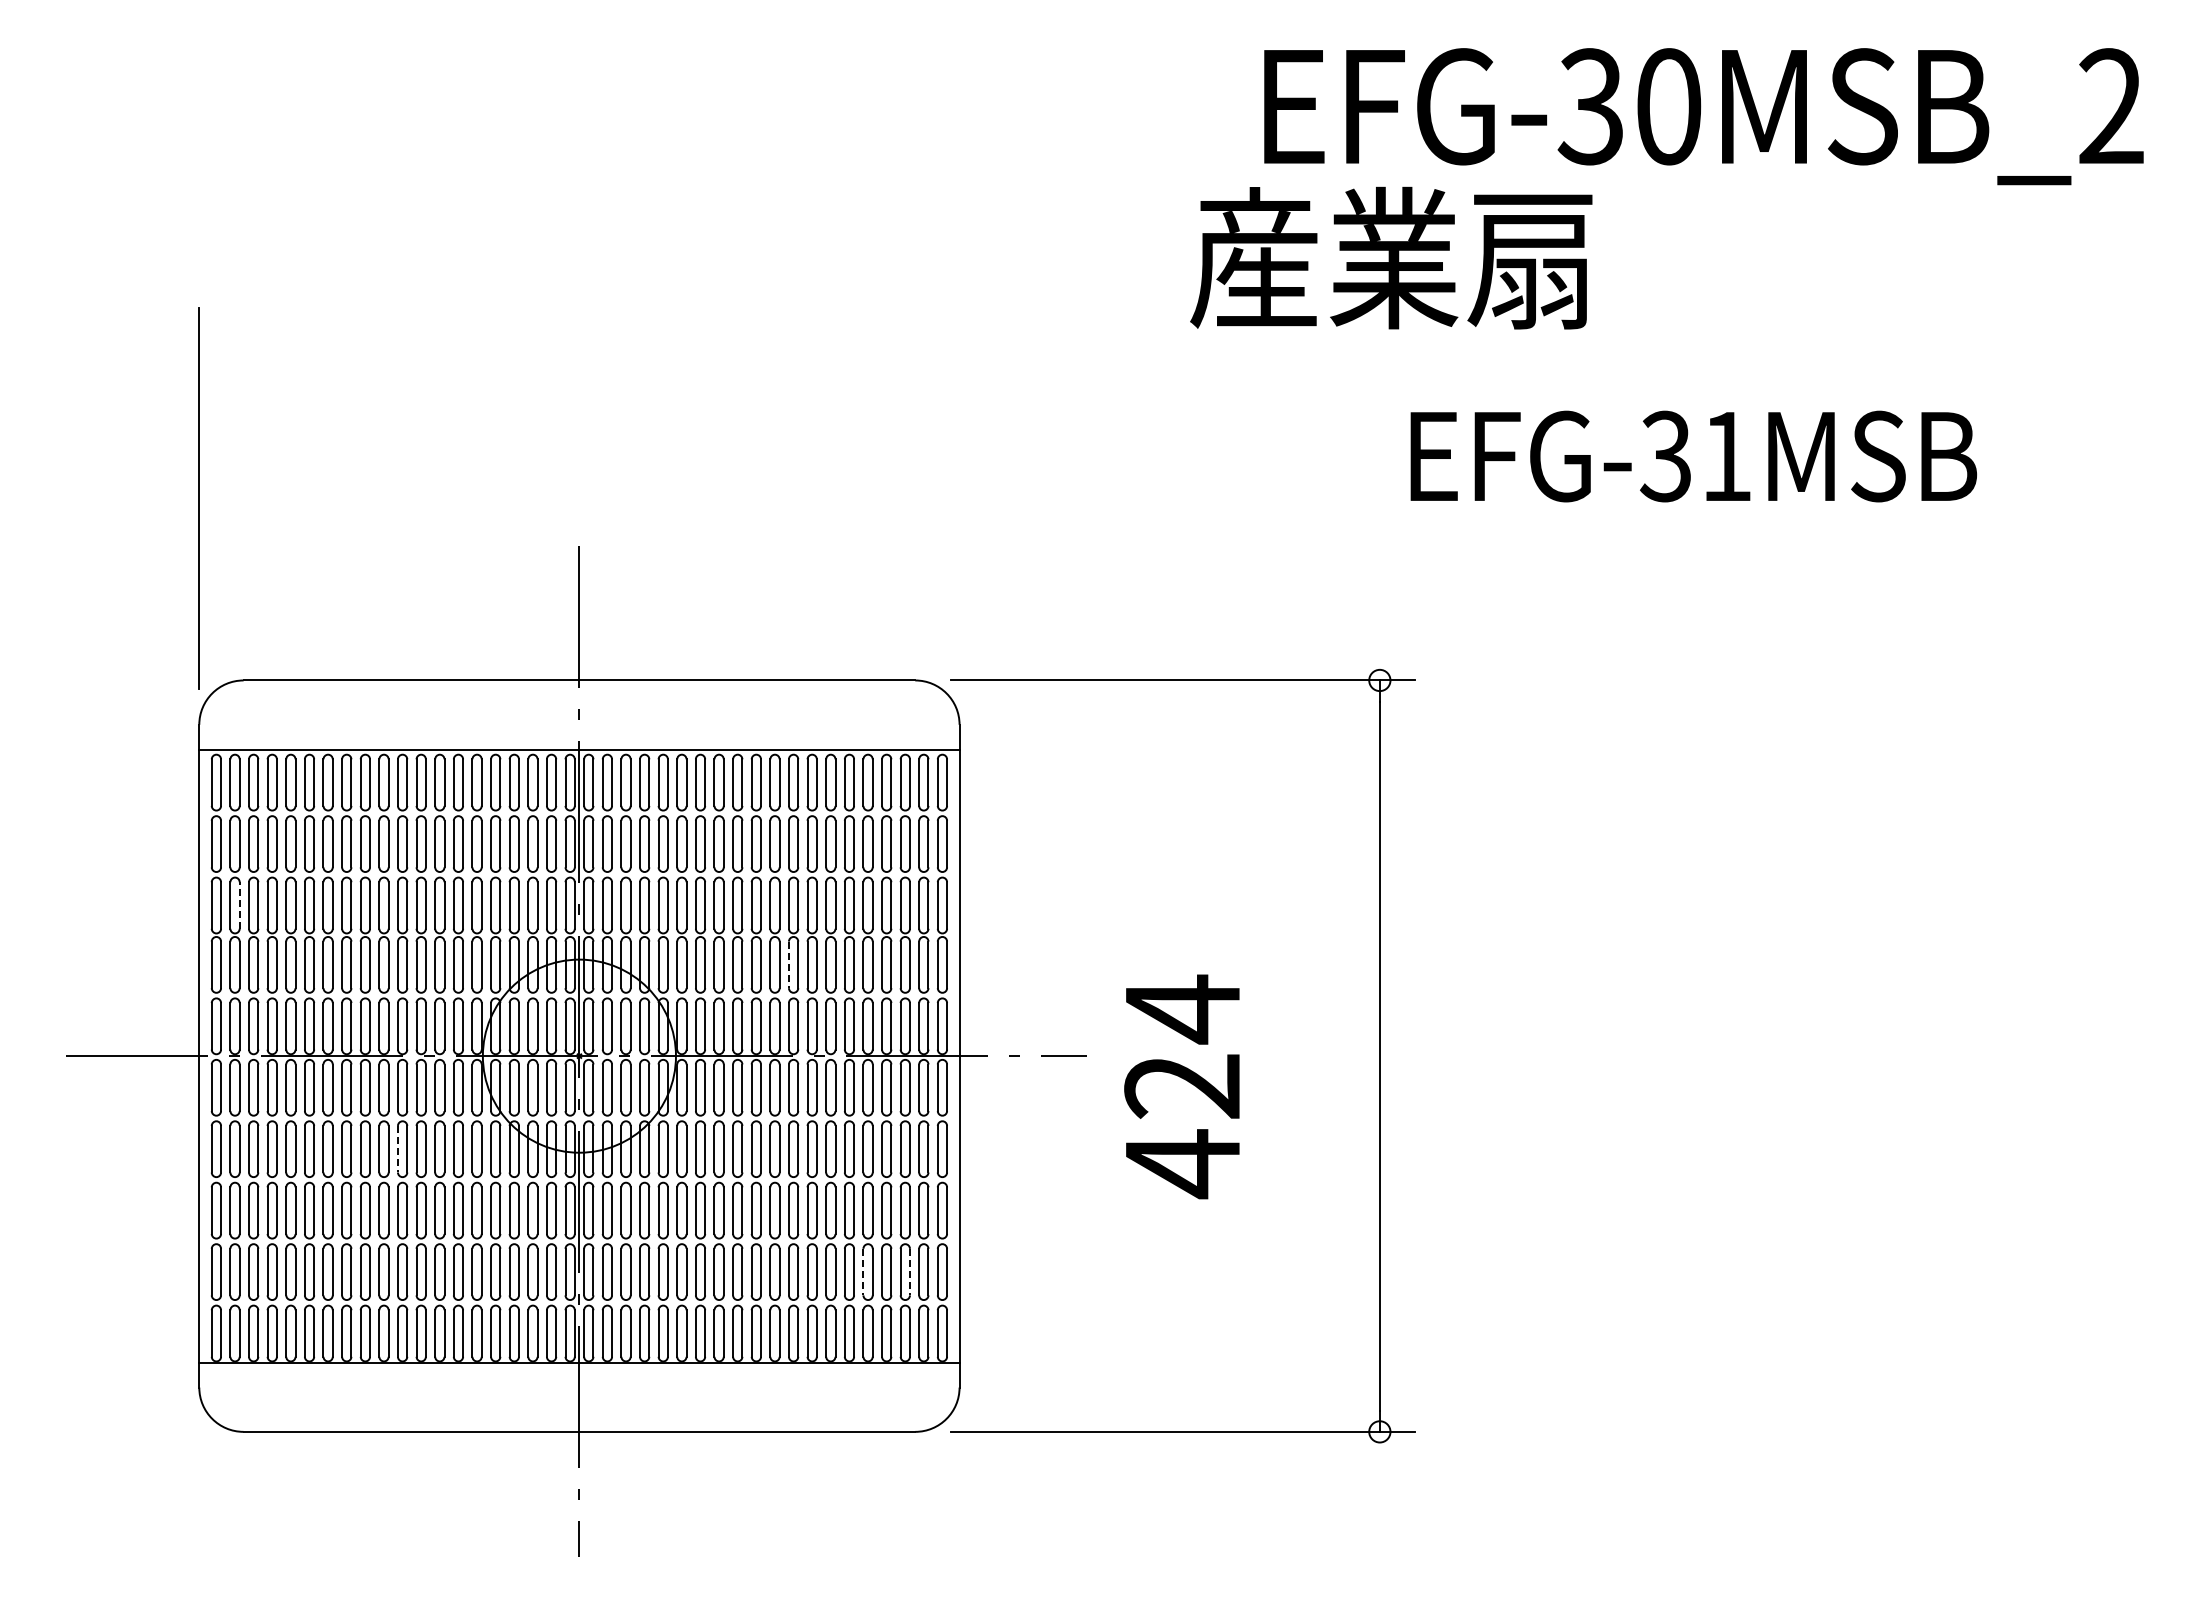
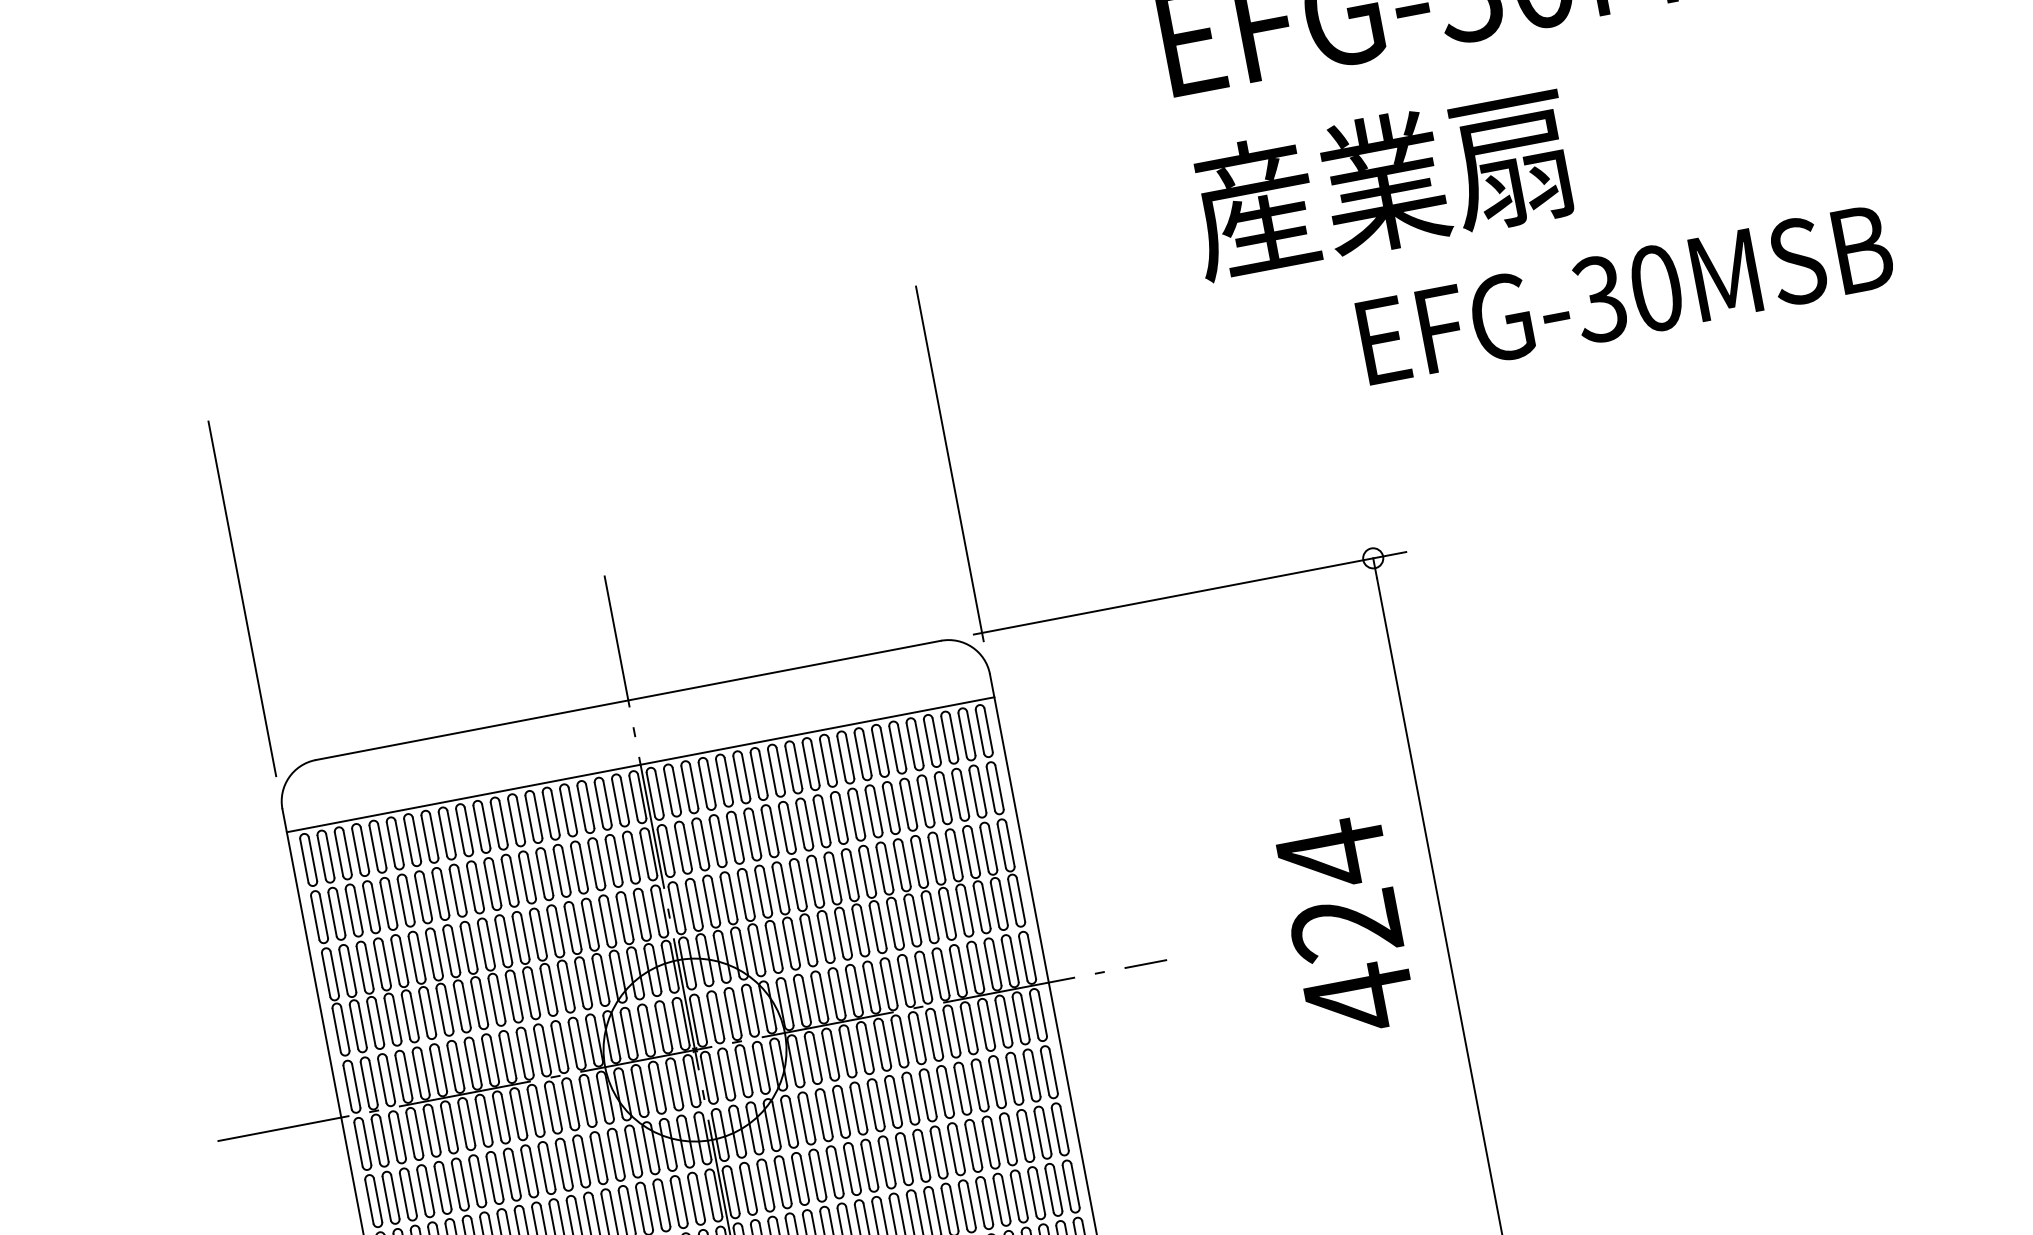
text: (1391, 257) -> (1381, 182), moved
text: (1726, 456) -> (1656, 288), EFG-31MSB -> EFG-30MSB
line: (959, 498) -> (949, 463), added
line: (239, 905) -> (351, 970), dashed -> solid
line: (788, 965) -> (873, 928), dashed -> solid
text: (1181, 1086) -> (1344, 926), moved
line: (397, 1149) -> (542, 1169), dashed -> solid
line: (863, 1272) -> (997, 1200), dashed -> solid
line: (909, 1272) -> (1040, 1192), dashed -> solid

